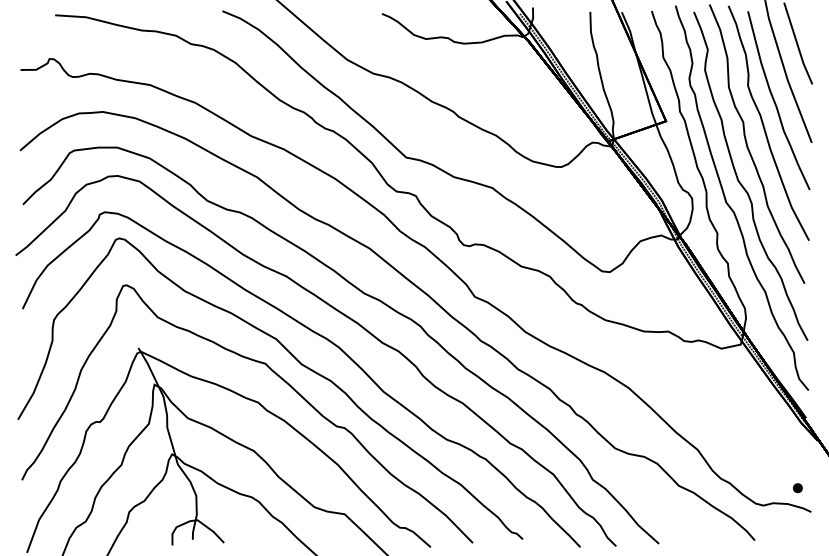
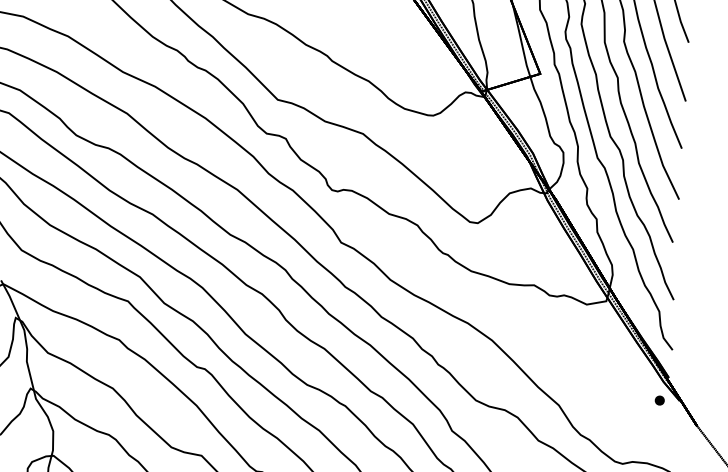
part: (797, 488) -> (659, 400), moved

